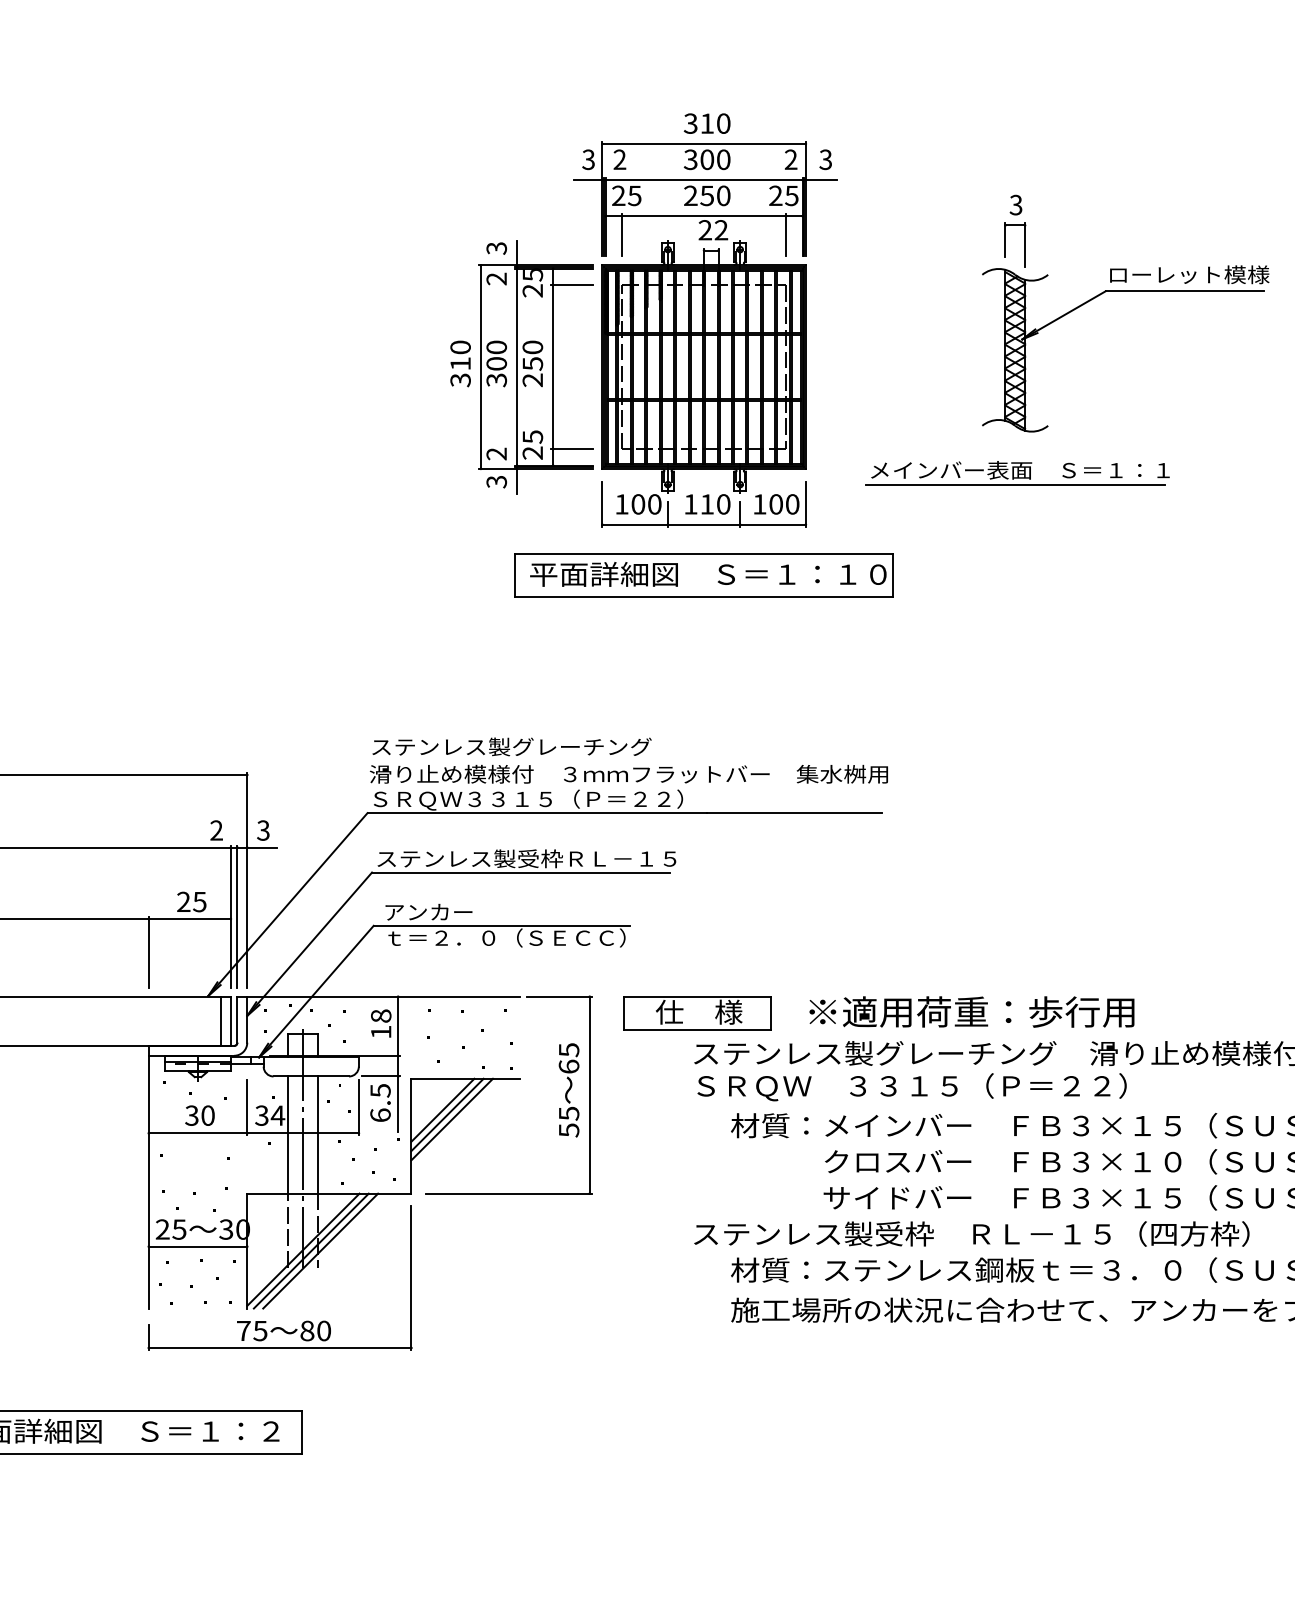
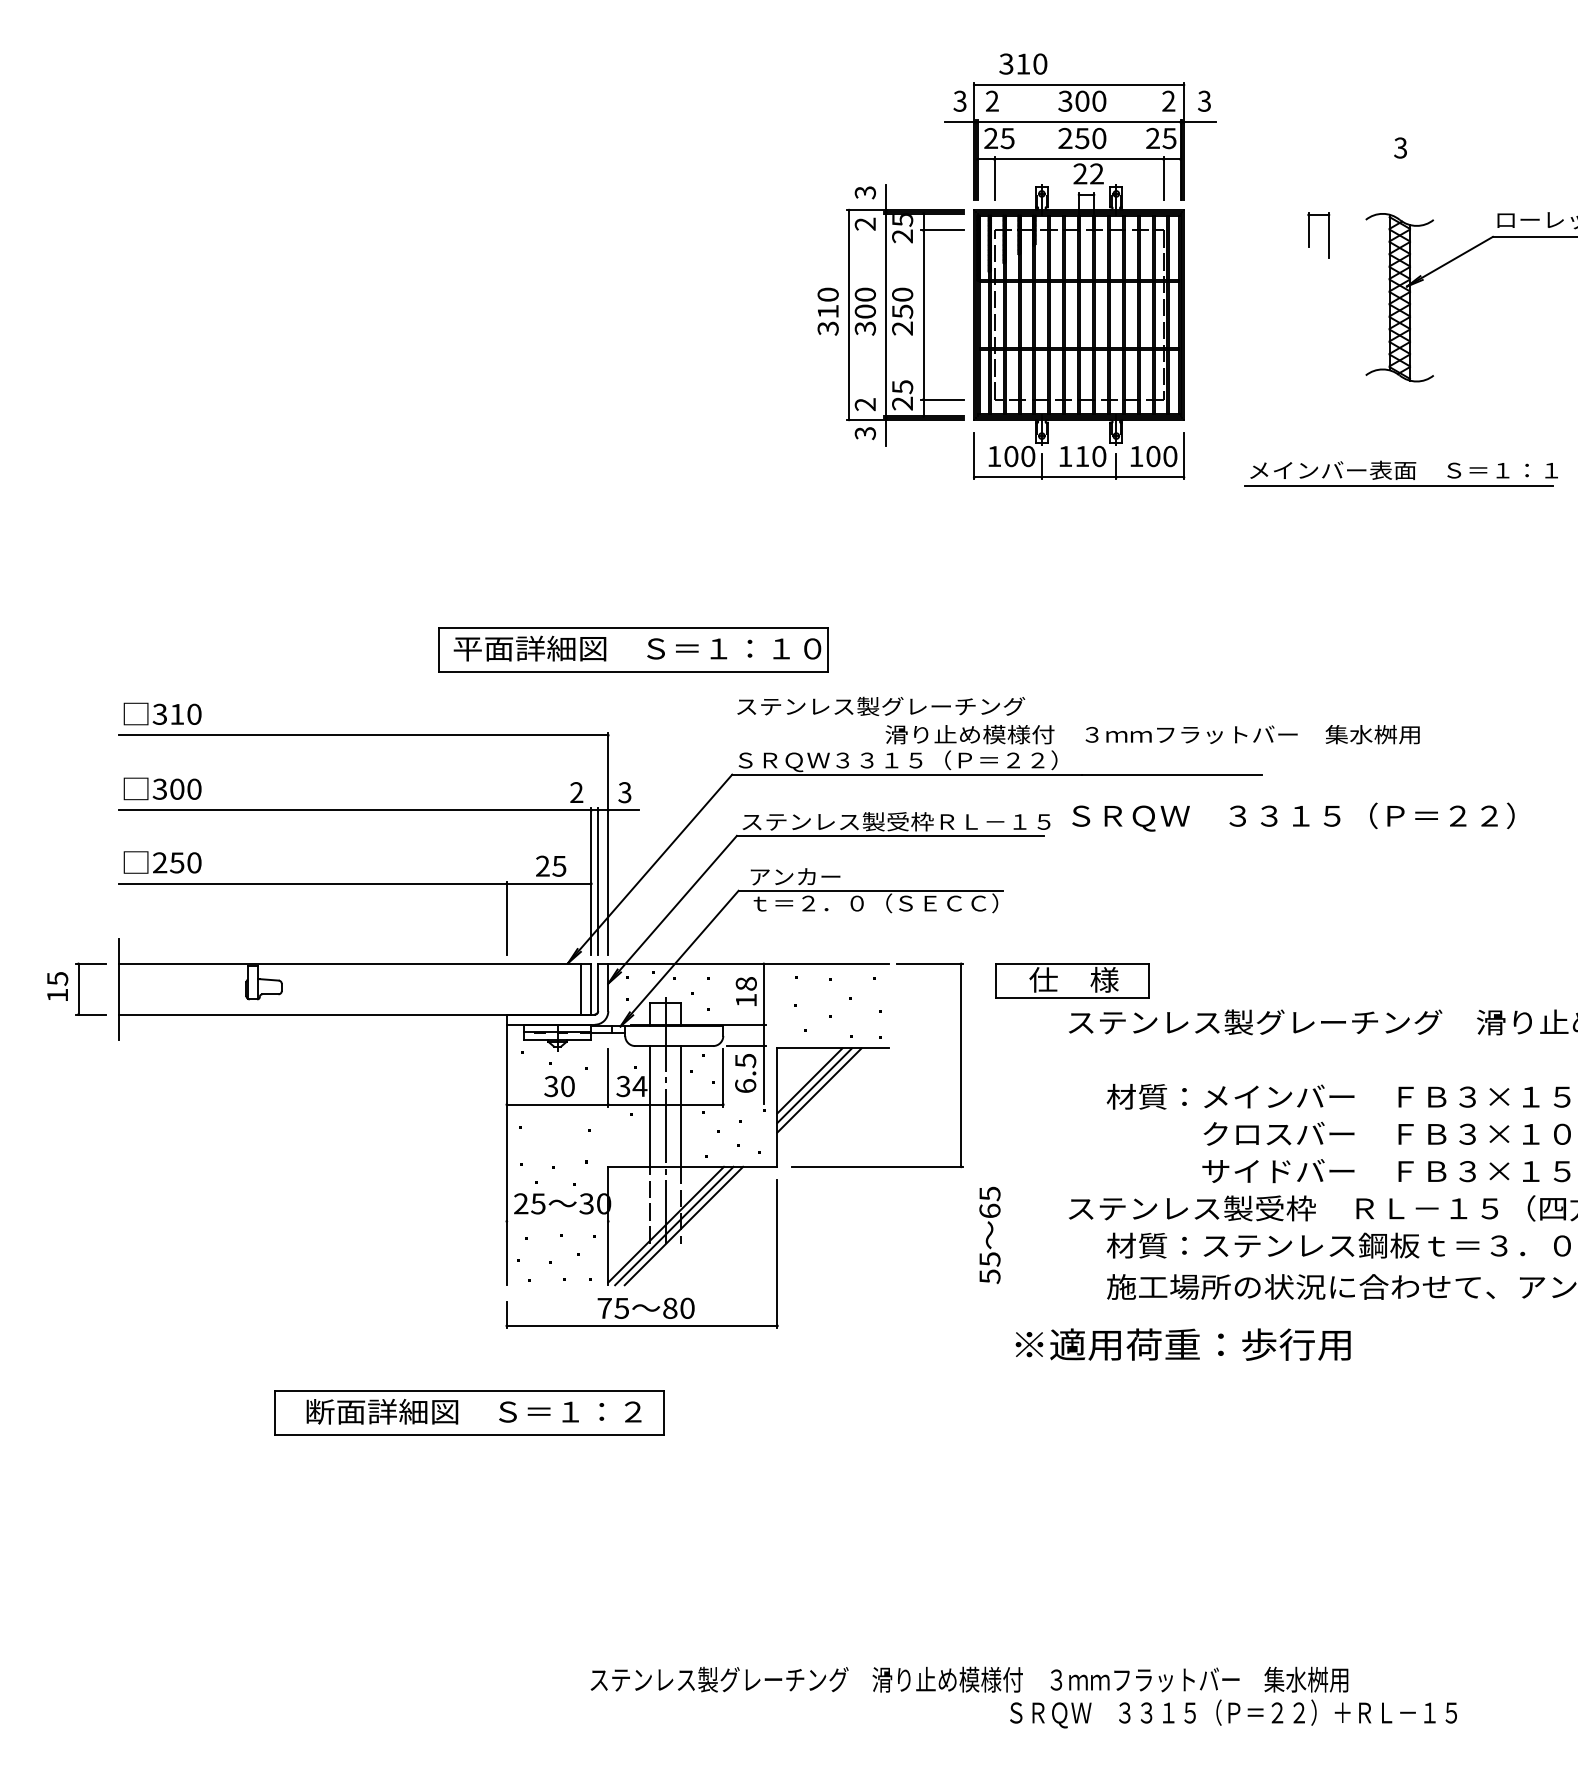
text: (707, 123) -> (1023, 63), moved
part: (1006, 245) -> (1309, 235), moved
part: (1016, 473) -> (1400, 473), moved
part: (704, 575) -> (633, 649), moved
text: (628, 774) -> (1152, 734), moved
text: (971, 1011) -> (1182, 1344), moved
text: (912, 1086) -> (1293, 816), moved
text: (568, 1089) -> (989, 1234), moved
line: (197, 1246) -> (557, 1221), removed

